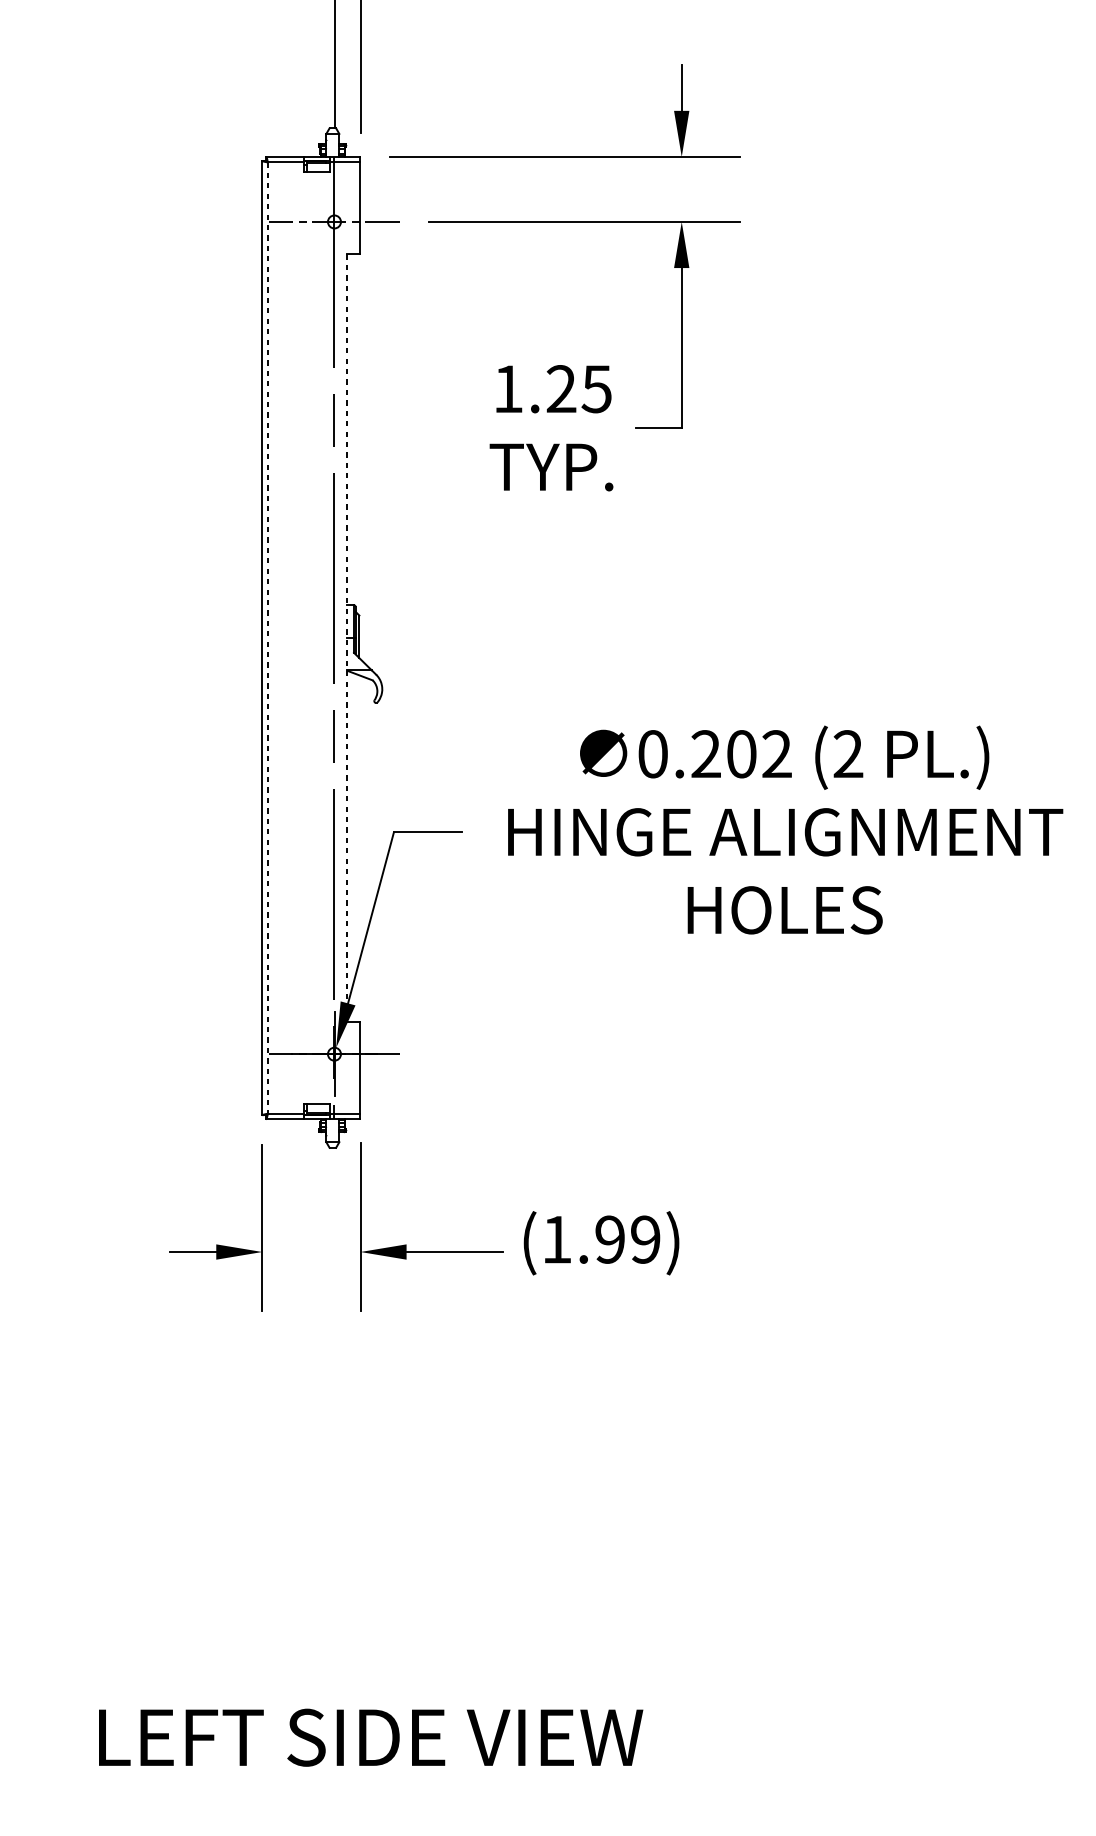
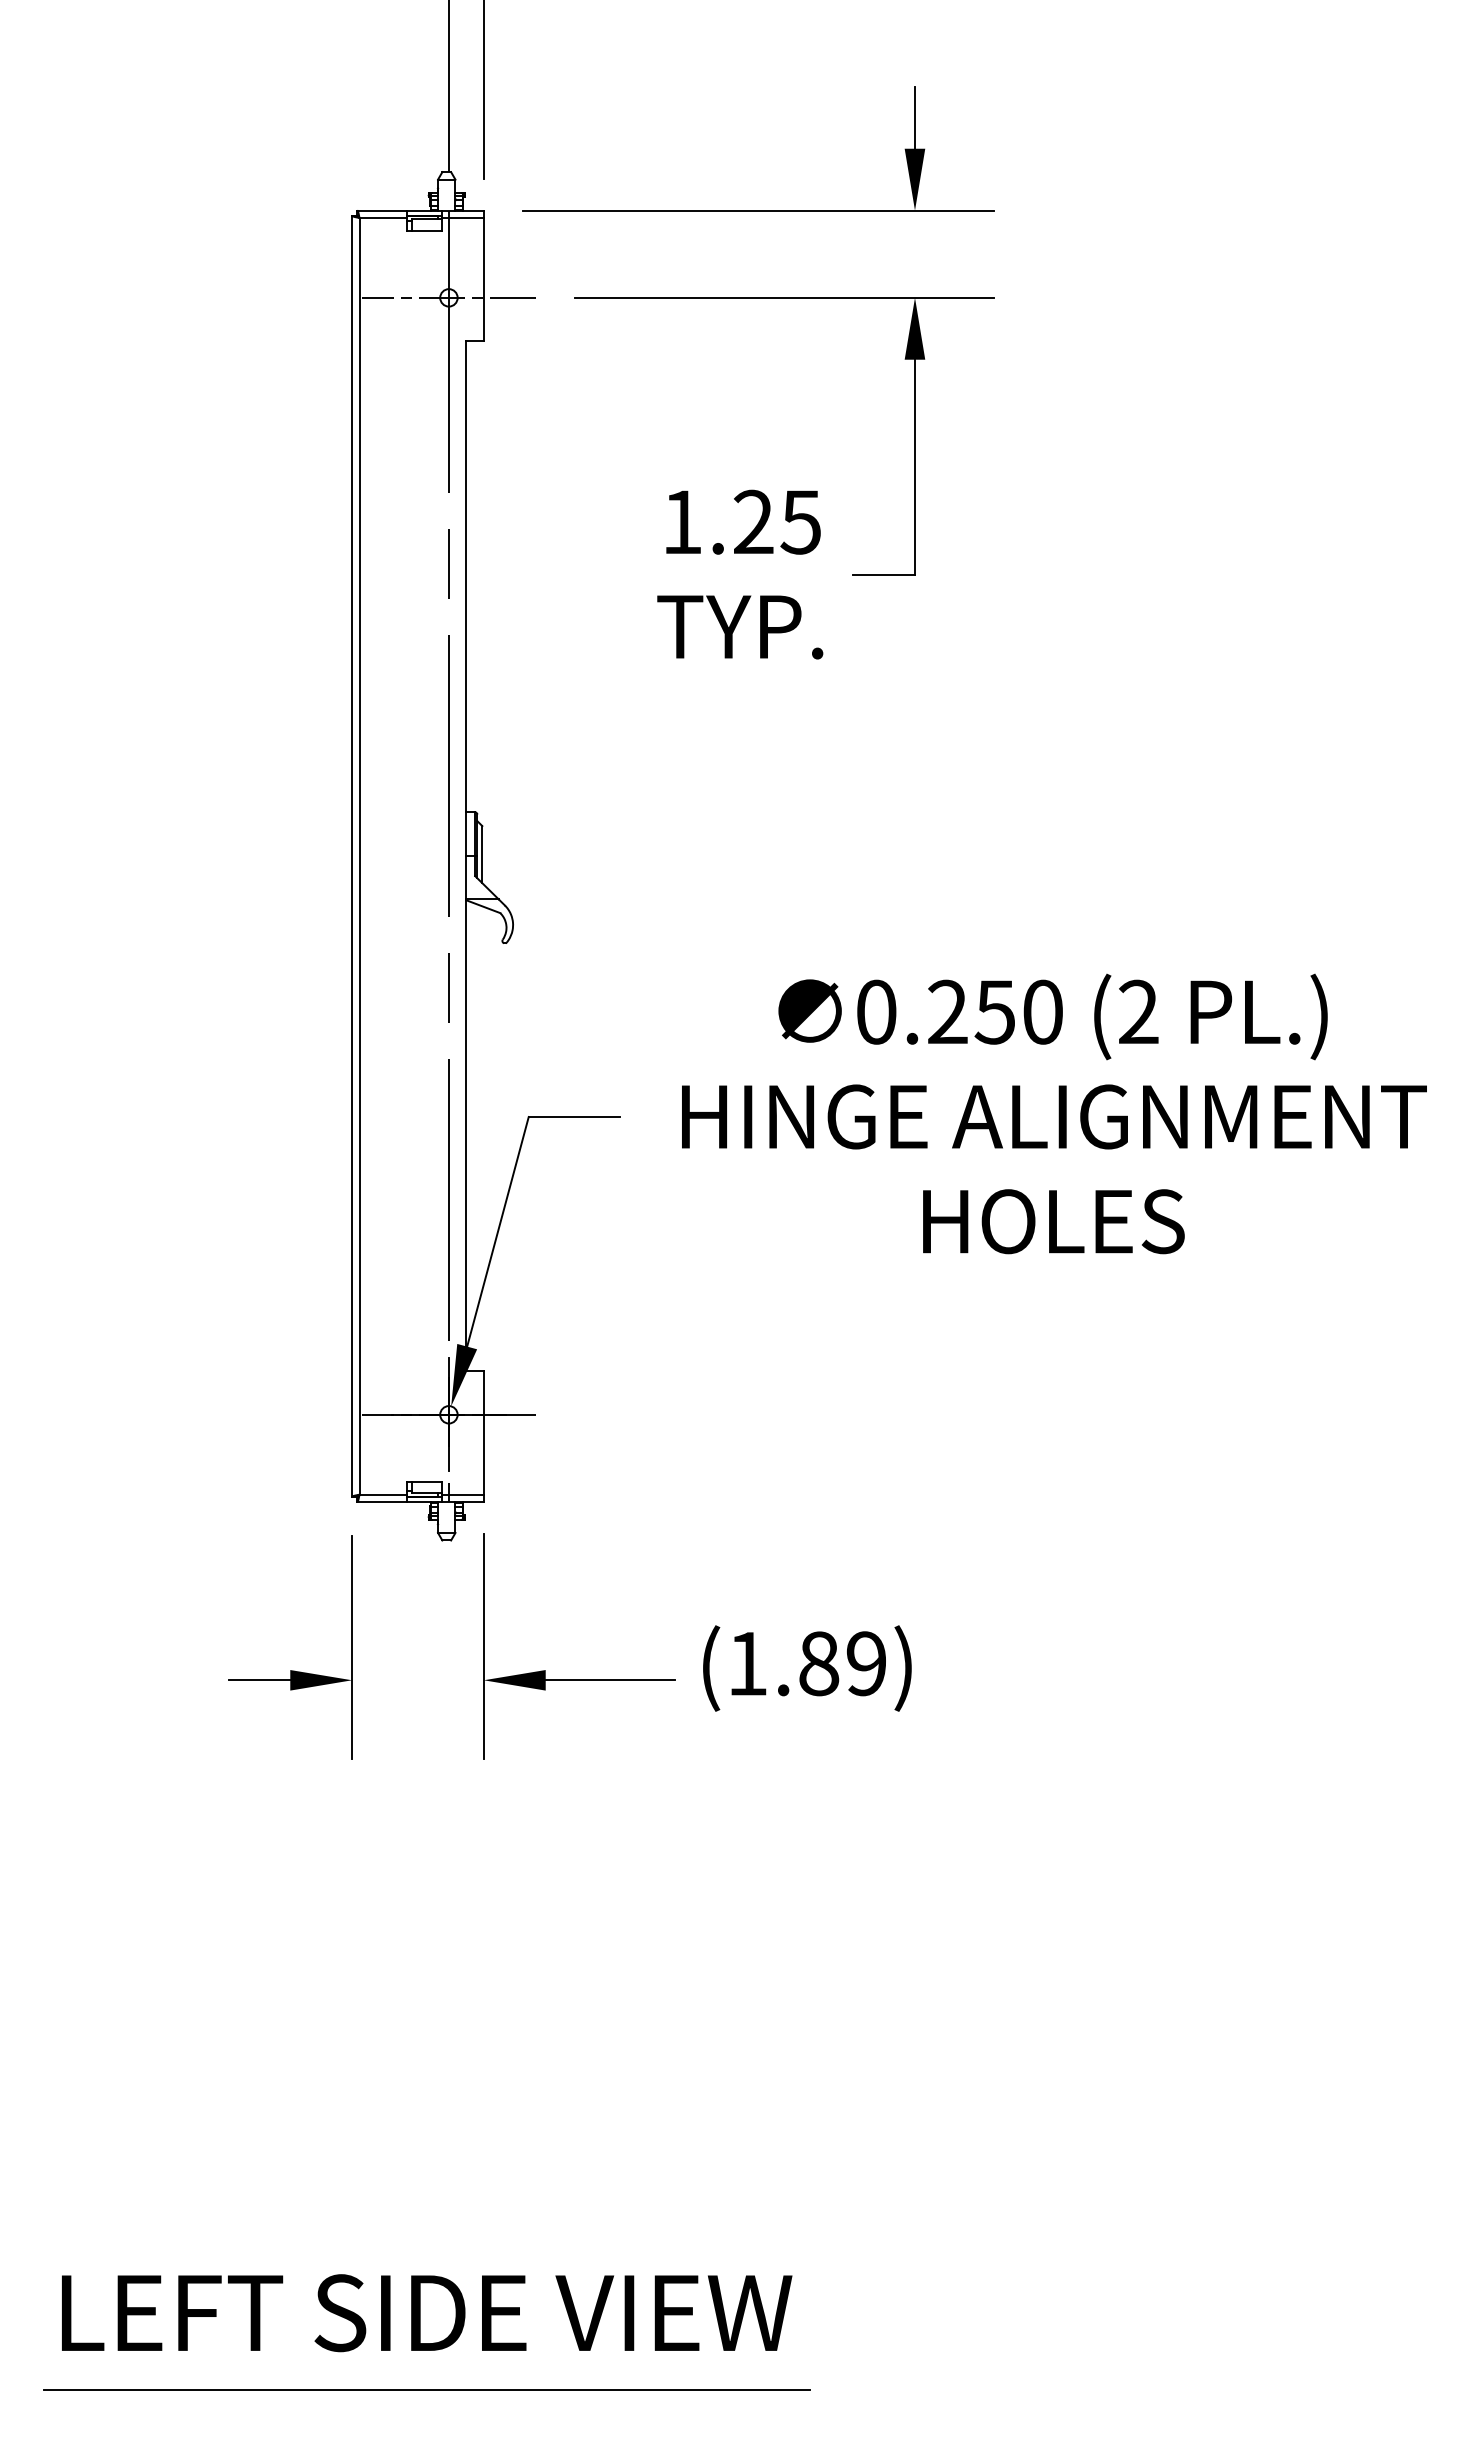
line: (267, 638) -> (359, 856), dashed -> solid
line: (347, 638) -> (466, 856), dashed -> solid
text: (758, 753) -> (1018, 1011), 0.202 -> 0.250
text: (610, 1239) -> (819, 1663), (1.99) -> (1.89)
text: (371, 1737) -> (427, 2313), moved
line: (317, 1781) -> (426, 2390), added

